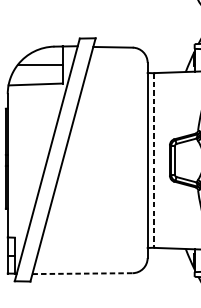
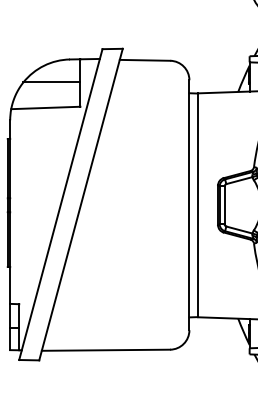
line: (153, 160) -> (197, 205), dashed -> solid
line: (82, 273) -> (106, 350), dashed -> solid

